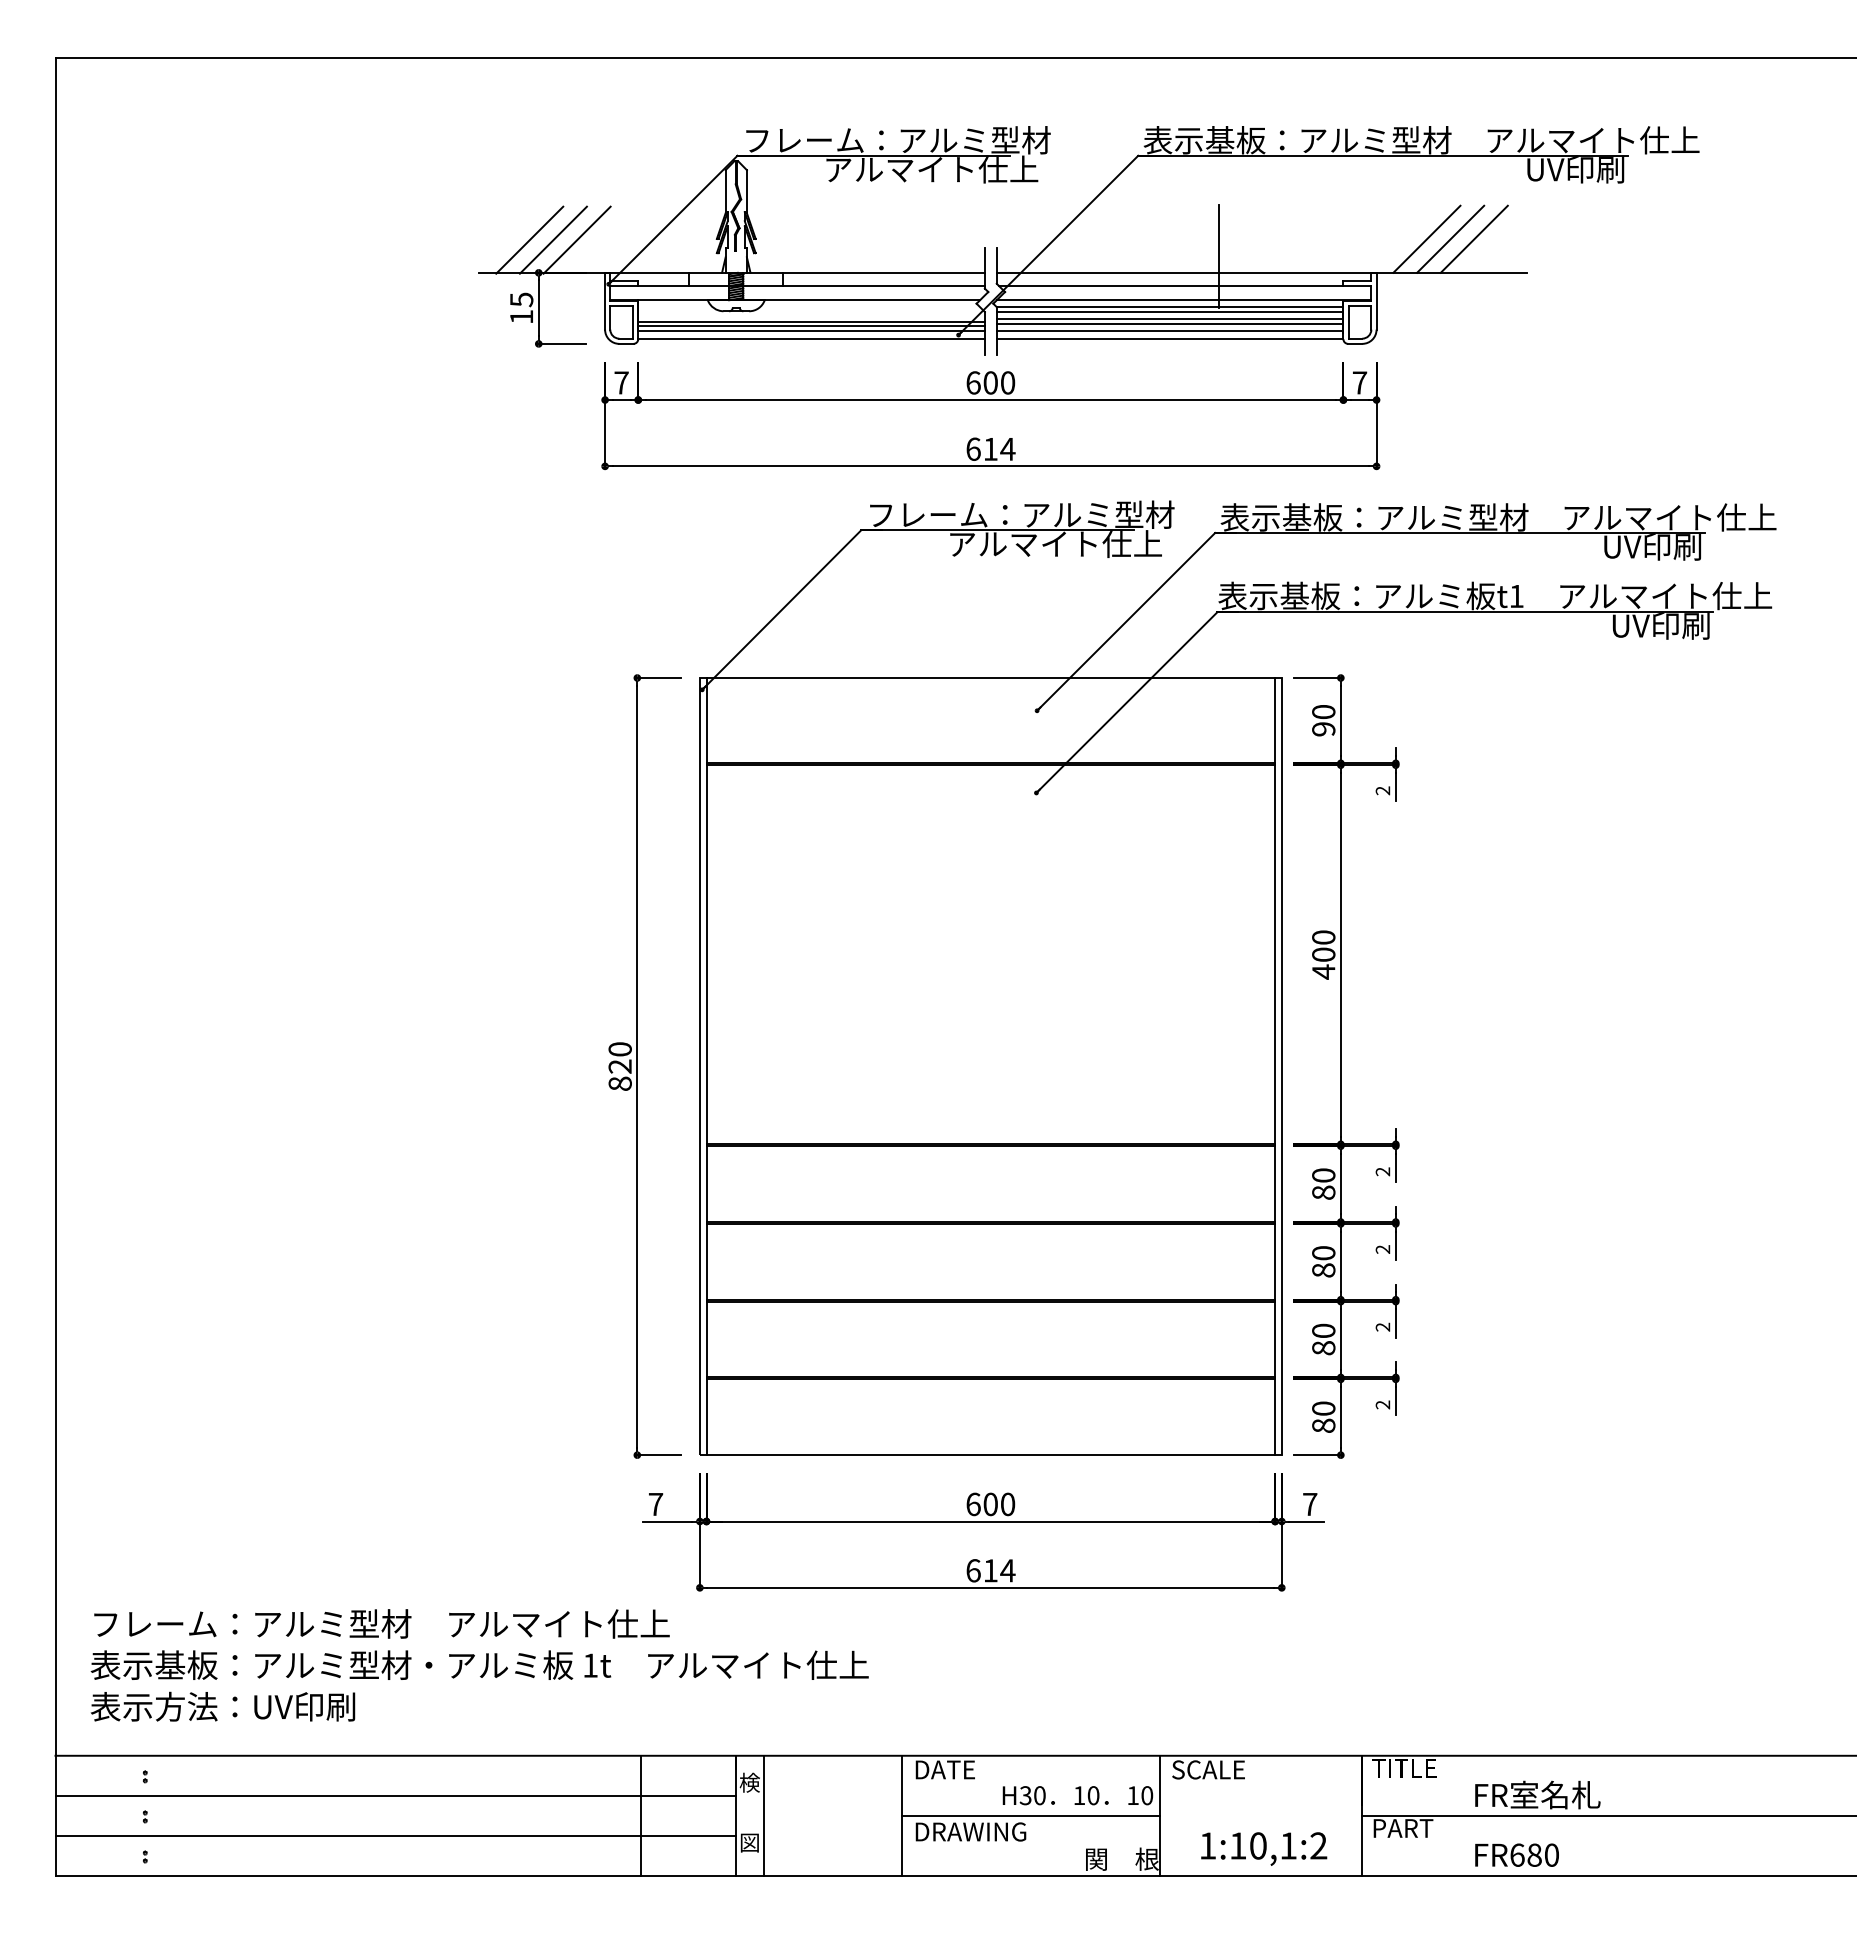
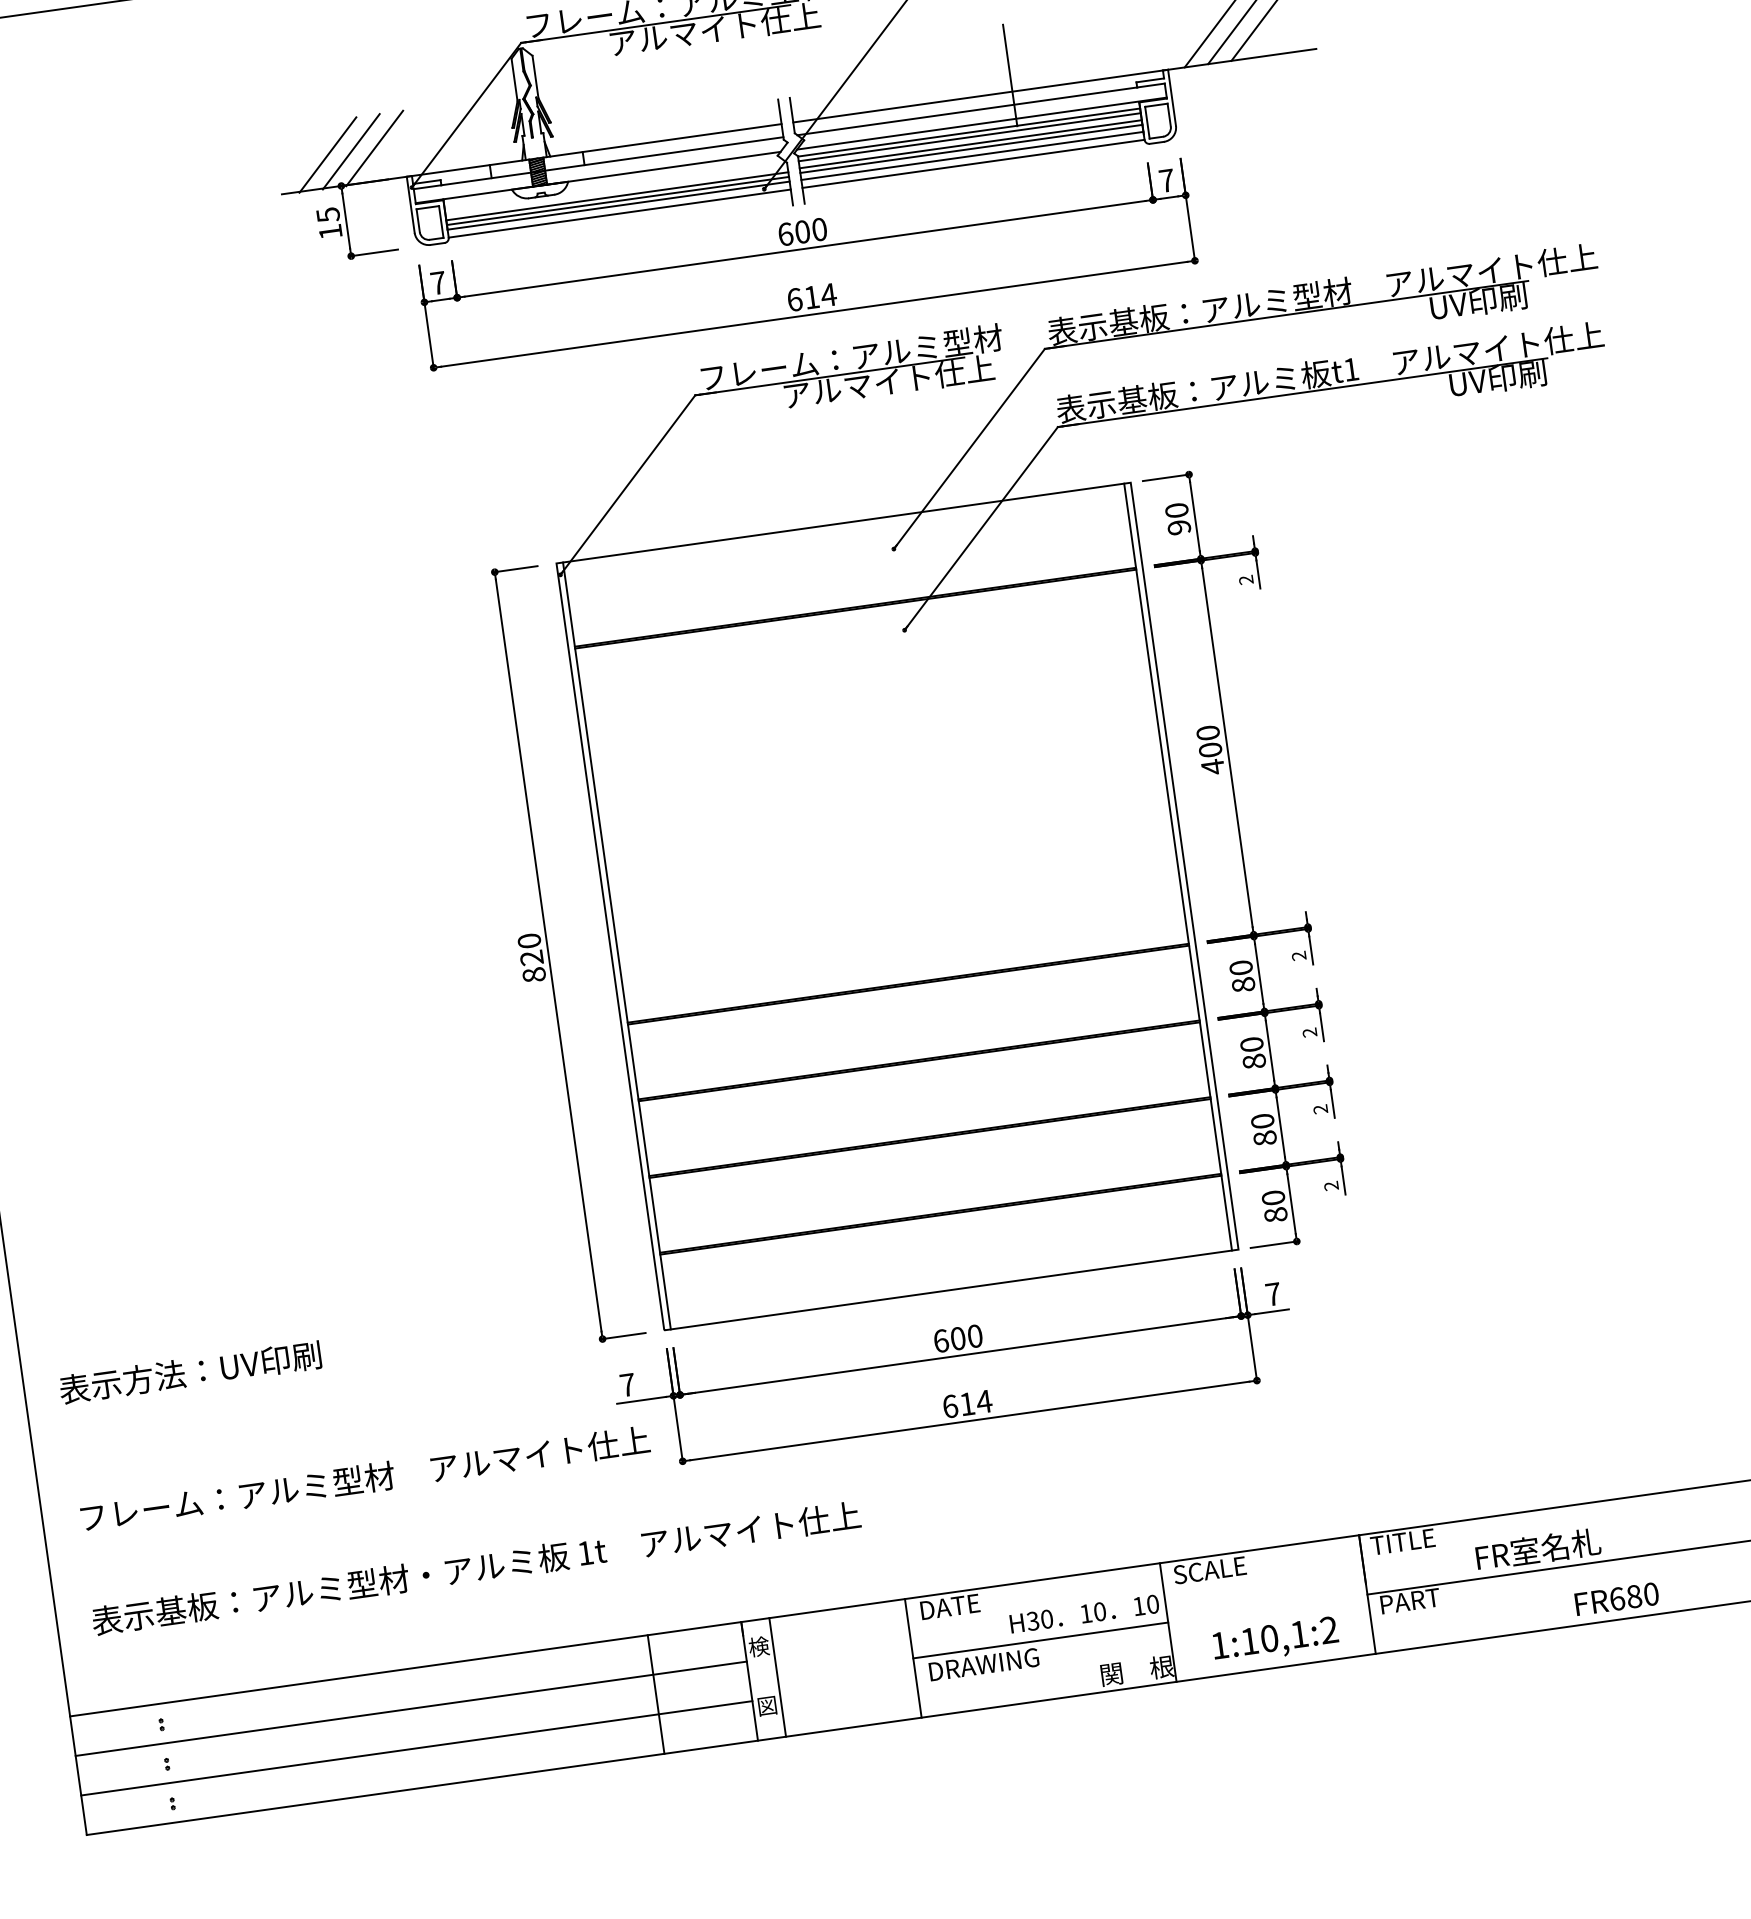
text: (381, 1623) -> (364, 1478), moved
text: (222, 1706) -> (189, 1372), moved
text: (1516, 1854) -> (1616, 1598), moved

